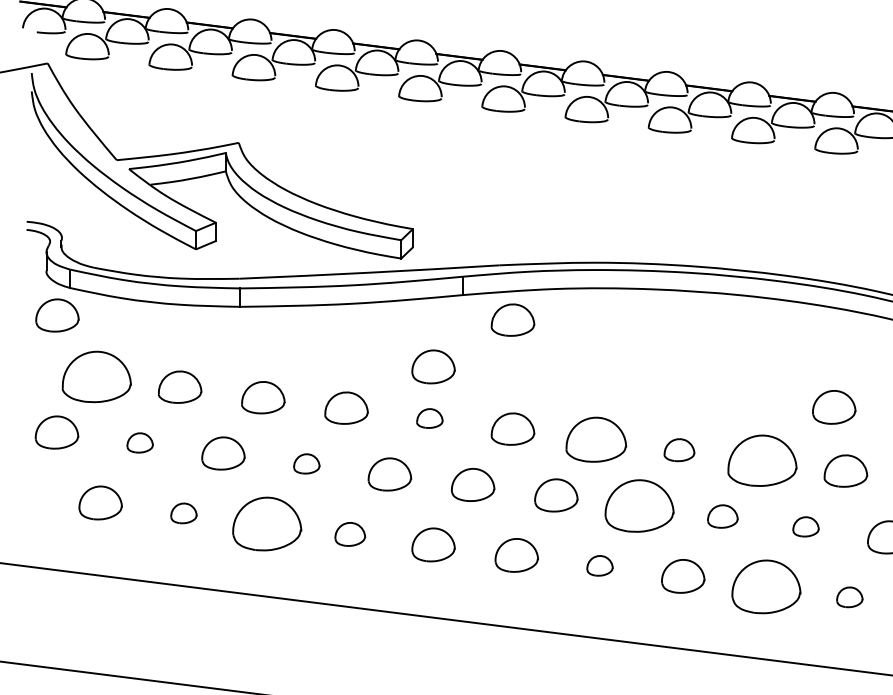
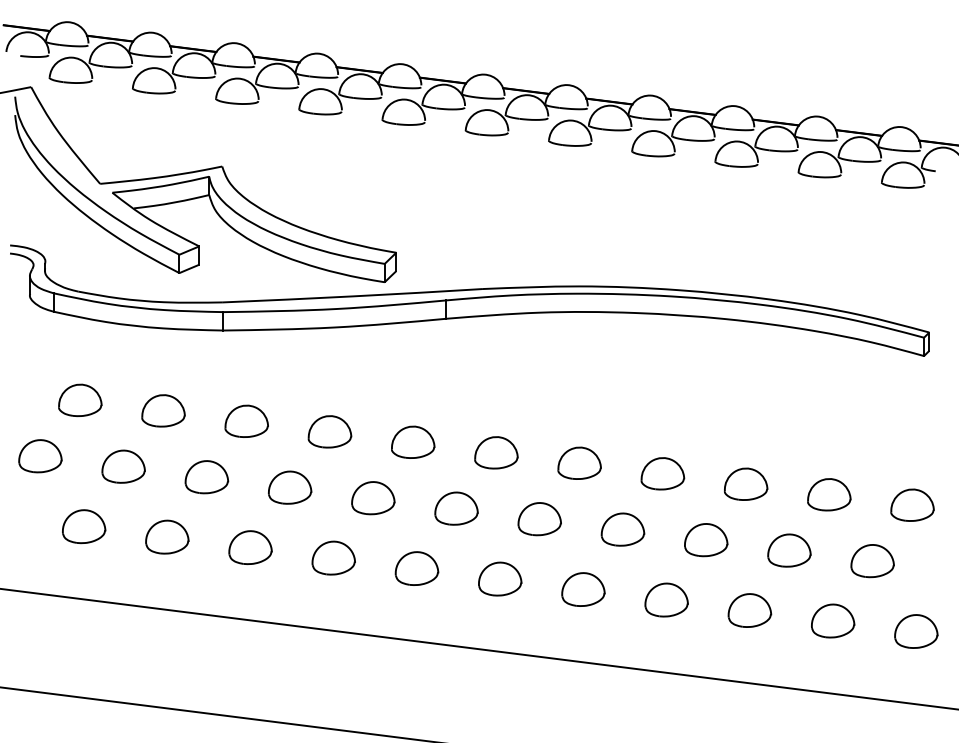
part: (57, 315) -> (40, 339), removed
part: (513, 319) -> (496, 343), removed
part: (433, 366) -> (416, 390), removed
part: (97, 375) -> (80, 399), size x0.62
part: (834, 406) -> (817, 430), removed
part: (430, 417) -> (413, 441), size x1.67
part: (596, 438) -> (579, 462), size x0.71
part: (140, 442) -> (123, 466), size x1.67
part: (679, 449) -> (662, 473), size x1.43
part: (763, 459) -> (746, 483), size x0.62
part: (307, 463) -> (290, 487), size x1.67
part: (639, 505) -> (622, 529), size x0.62
part: (184, 512) -> (167, 536), size x1.67
part: (723, 516) -> (706, 540), size x1.43
part: (267, 523) -> (250, 547), size x0.62
part: (806, 526) -> (789, 550), size x1.67
part: (350, 533) -> (333, 557), size x1.43
part: (600, 565) -> (583, 589), size x1.67
part: (766, 586) -> (749, 610), size x0.62
part: (850, 596) -> (833, 620), size x1.67

